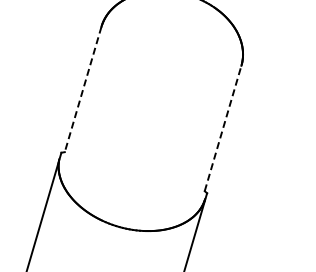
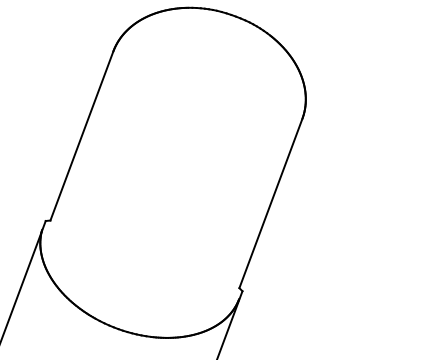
line: (83, 89) -> (82, 136), dashed -> solid
line: (223, 128) -> (271, 203), dashed -> solid

